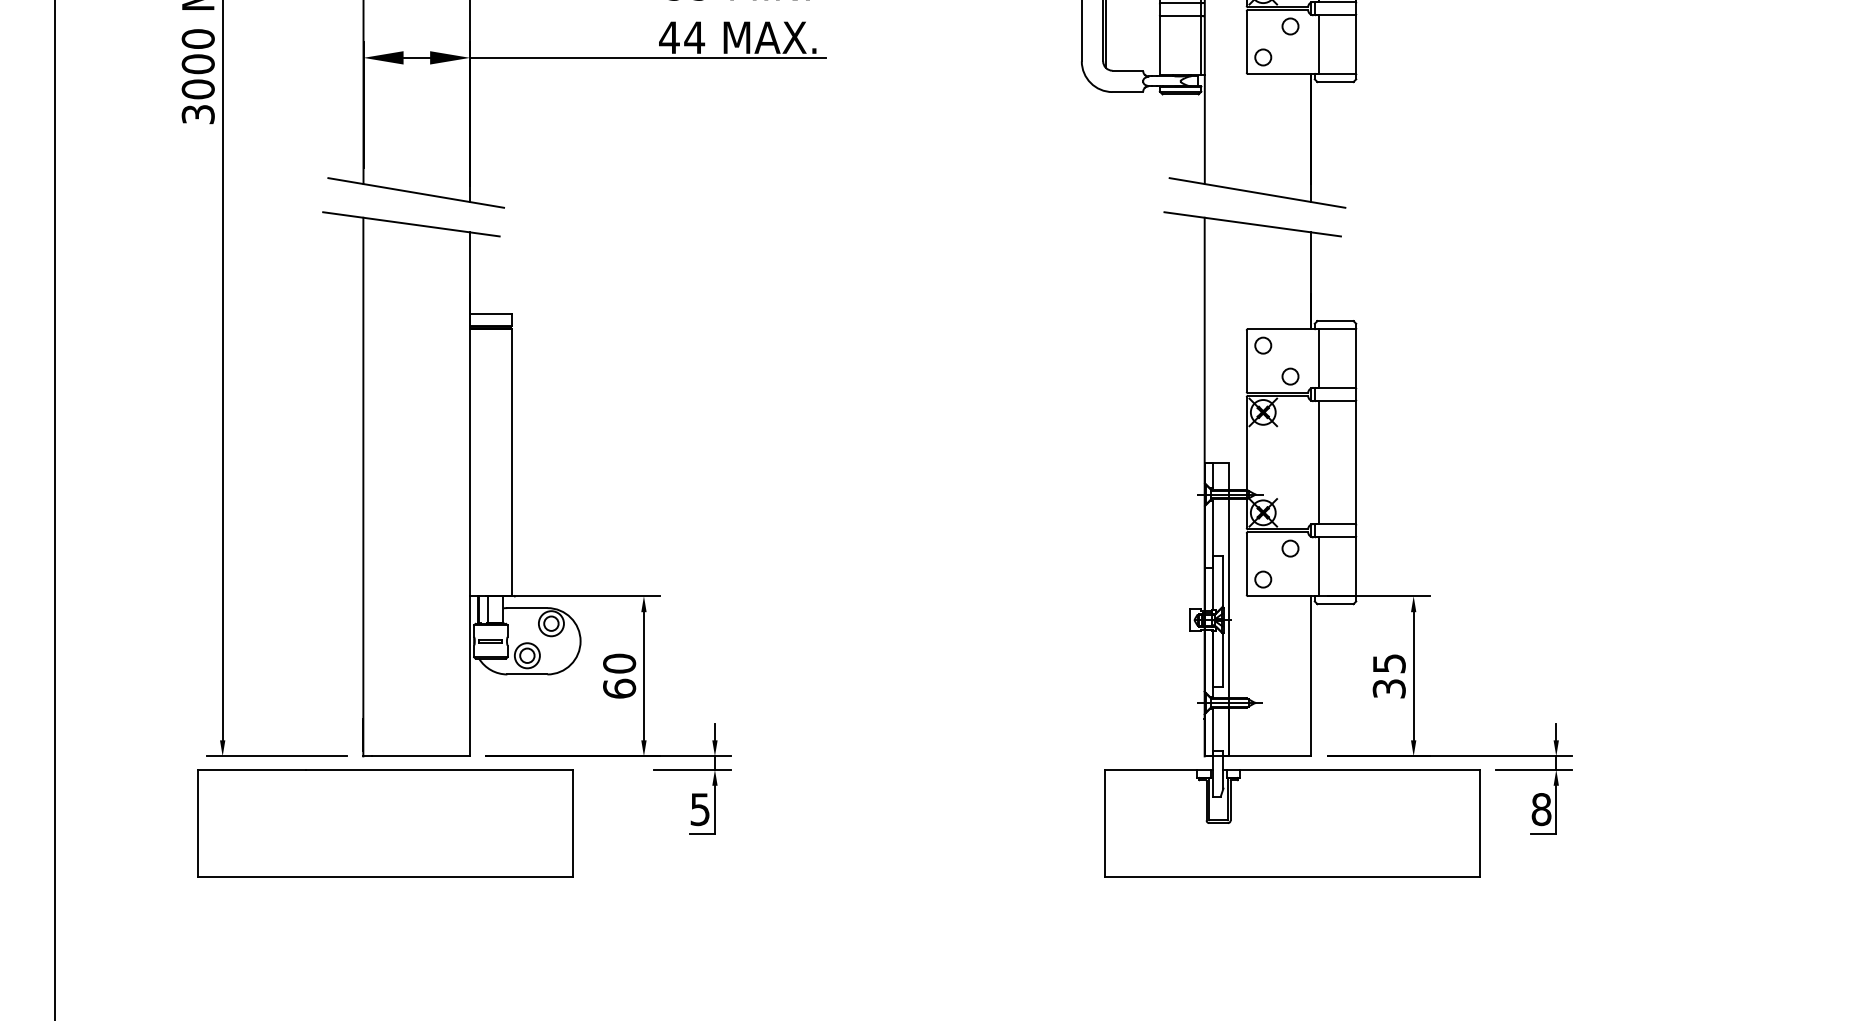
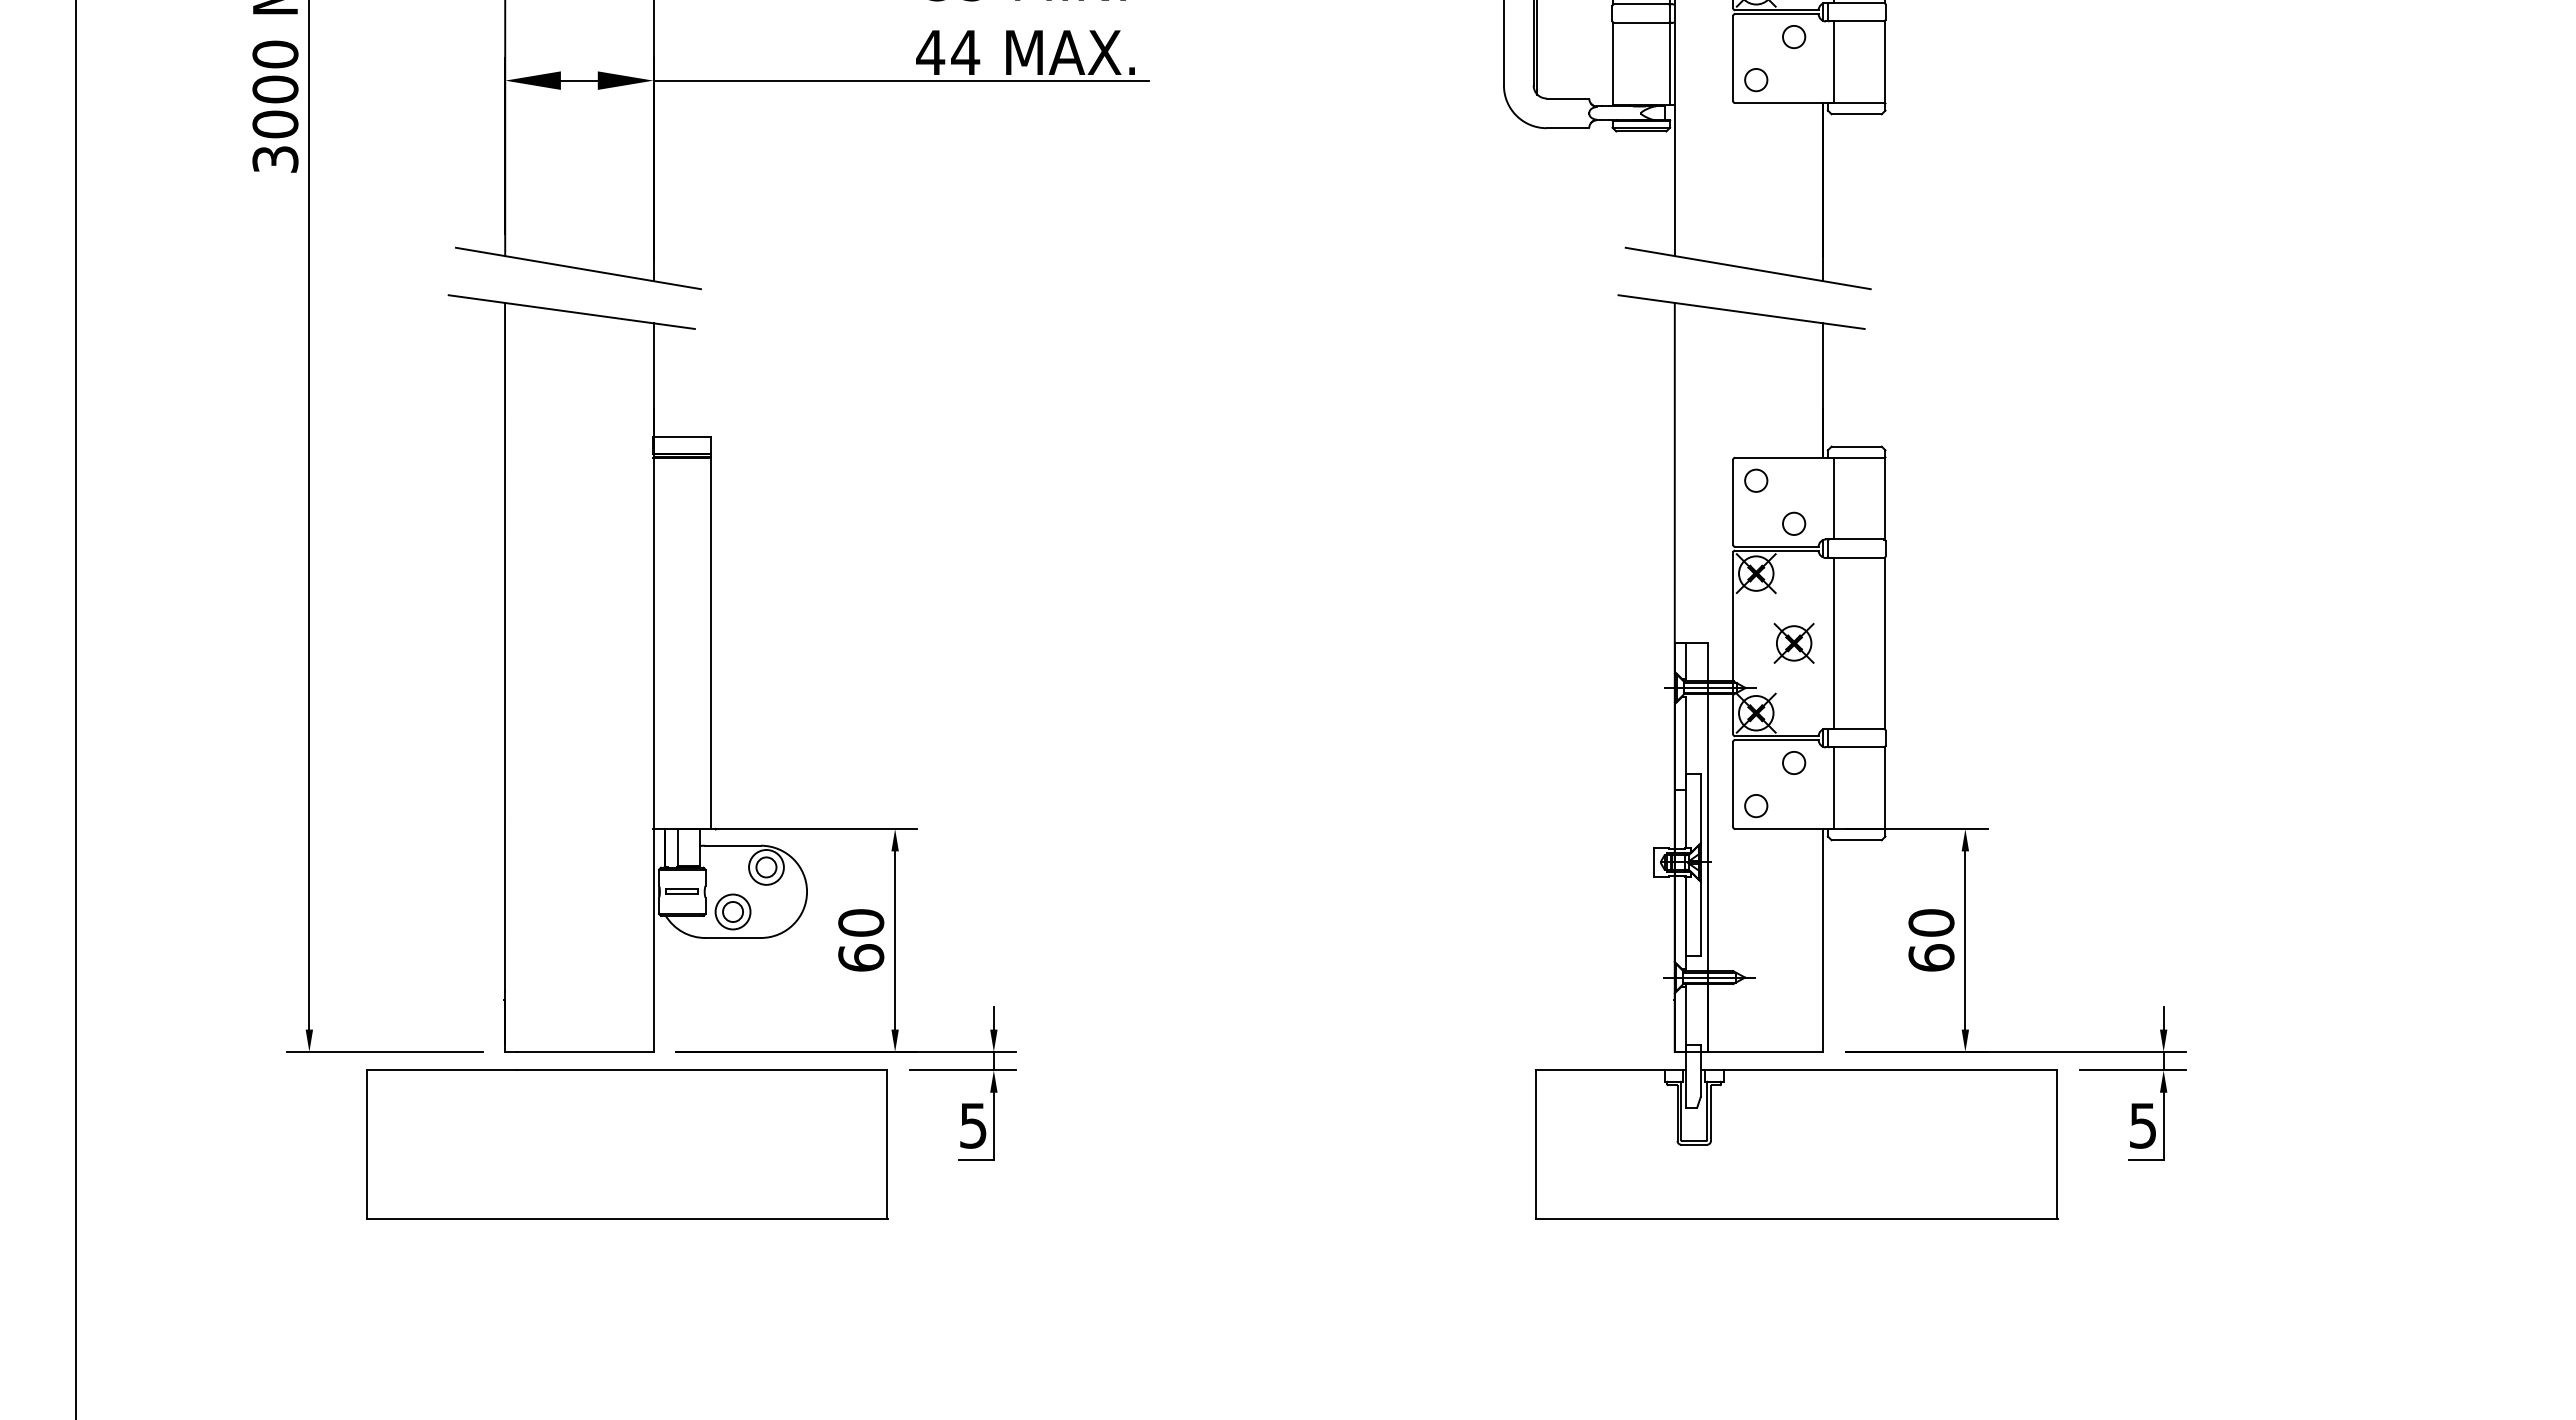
part: (1290, 462) -> (1793, 643), added
text: (1389, 676) -> (1931, 940), 35 -> 60
text: (1541, 809) -> (2142, 1125), 8 -> 5
part: (386, 822) -> (627, 1144), moved

